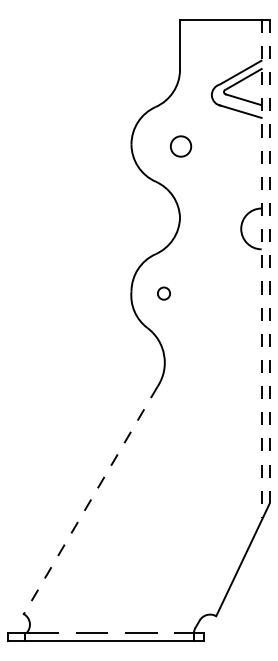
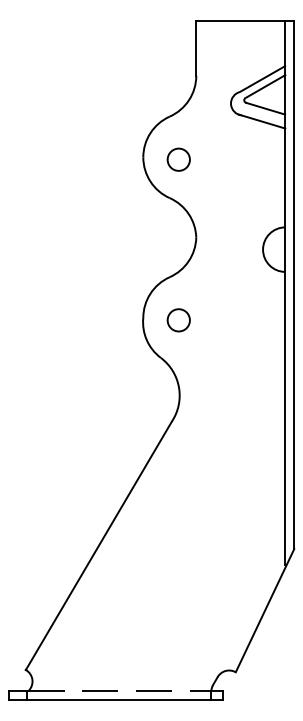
circle: (180, 146) -> (178, 159), moved
line: (269, 261) -> (293, 285), dashed -> solid
line: (261, 268) -> (285, 292), dashed -> solid
circle: (163, 293) -> (178, 320), size x1.67
line: (90, 500) -> (98, 546), dashed -> solid

